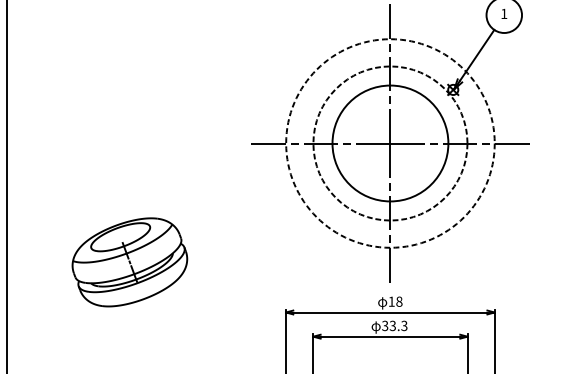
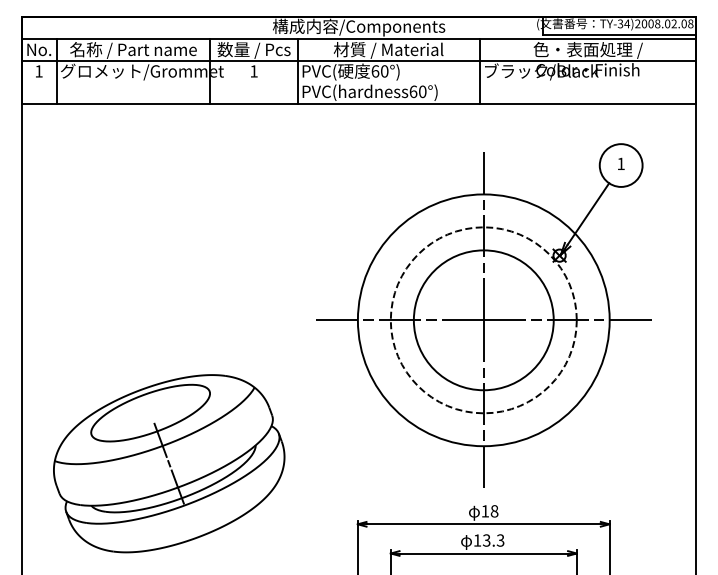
circle: (390, 143) -> (483, 320), dashed -> solid
part: (130, 262) -> (169, 463), size x1.67
text: (385, 325) -> (477, 540), 33.3 -> 13.3

